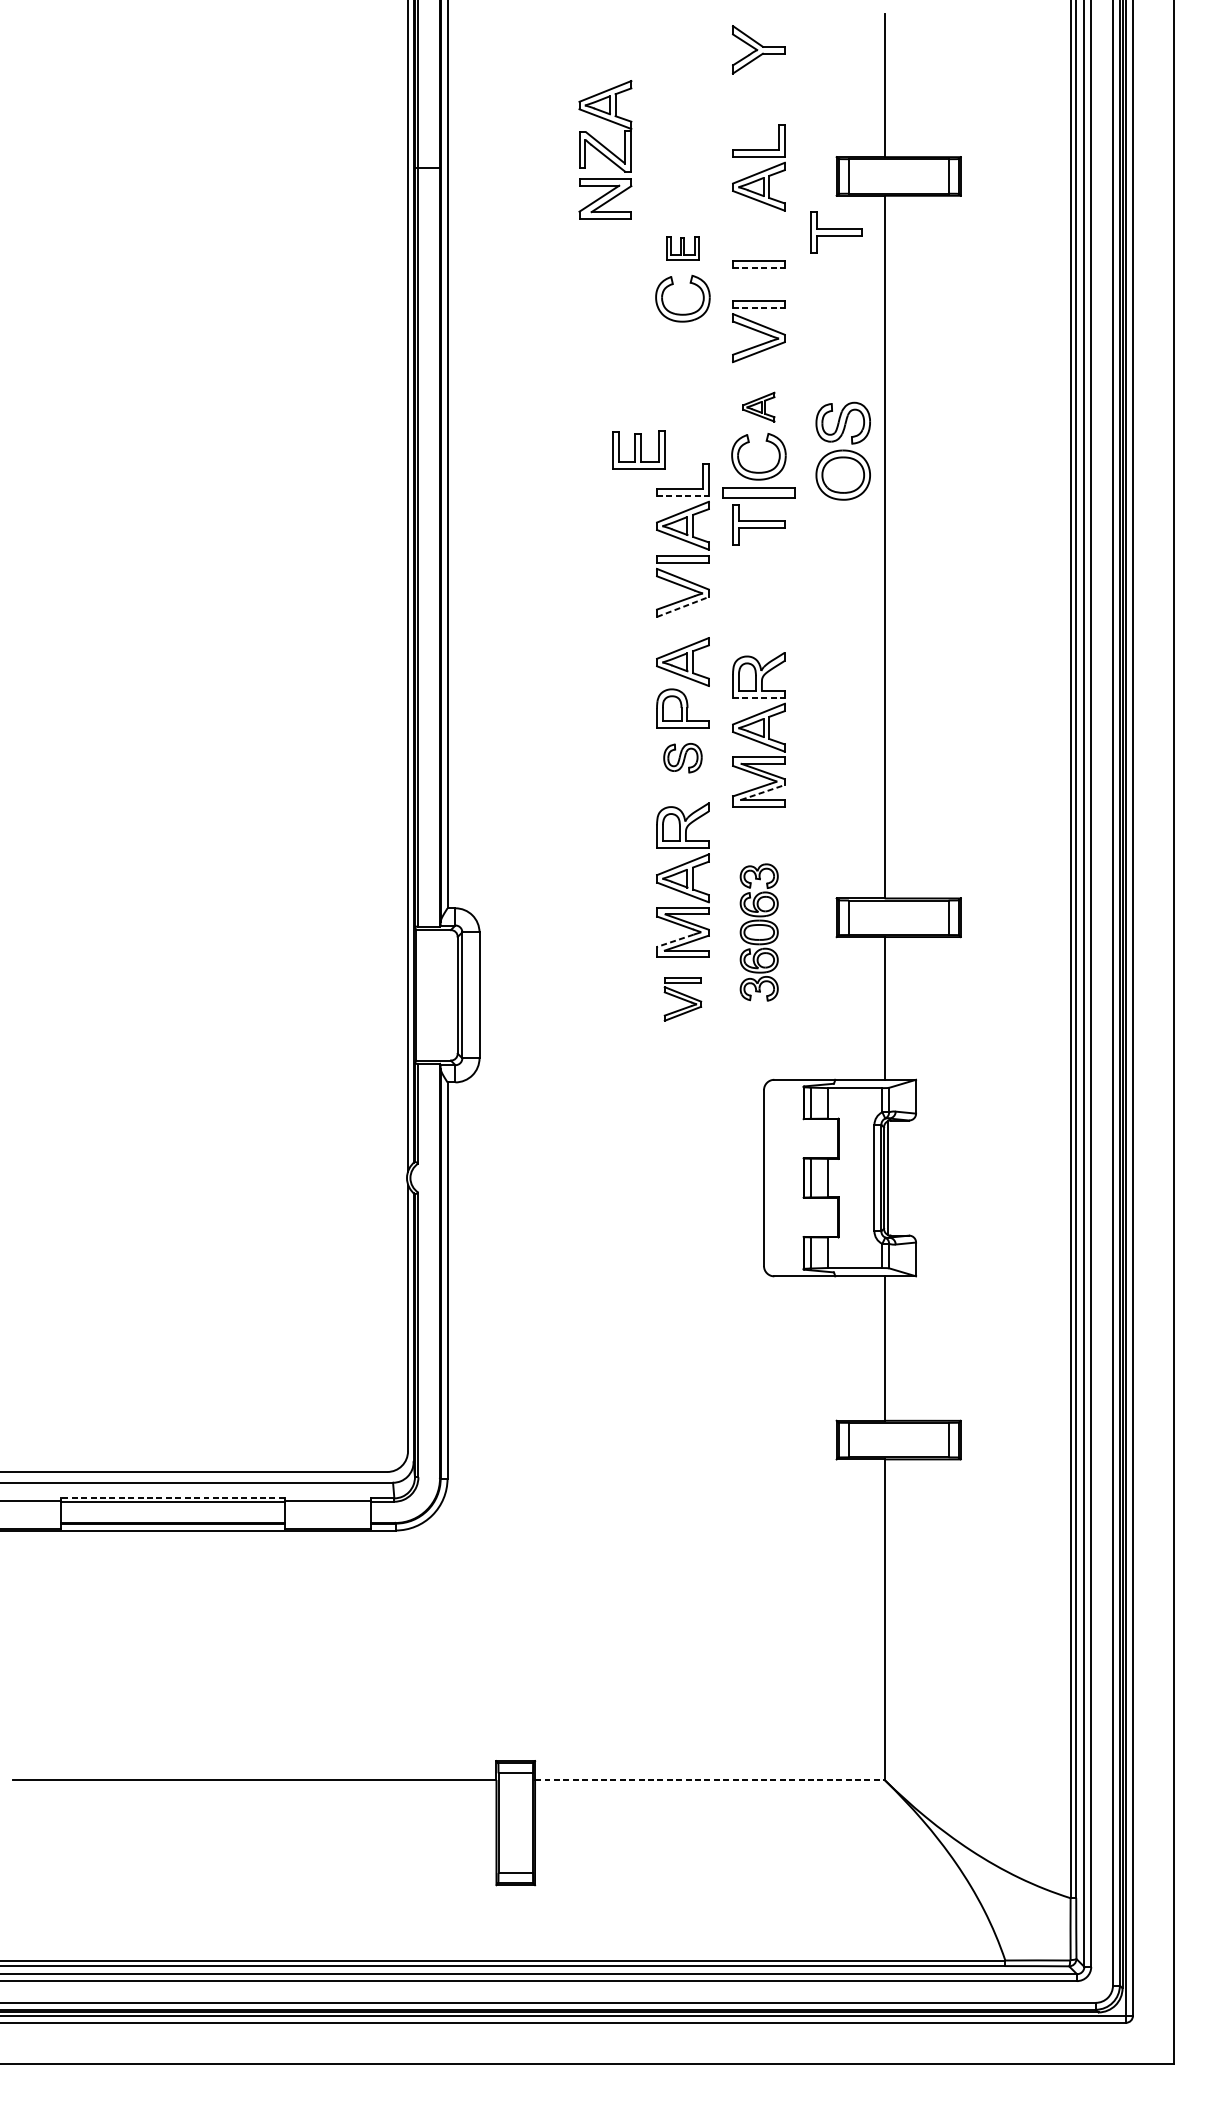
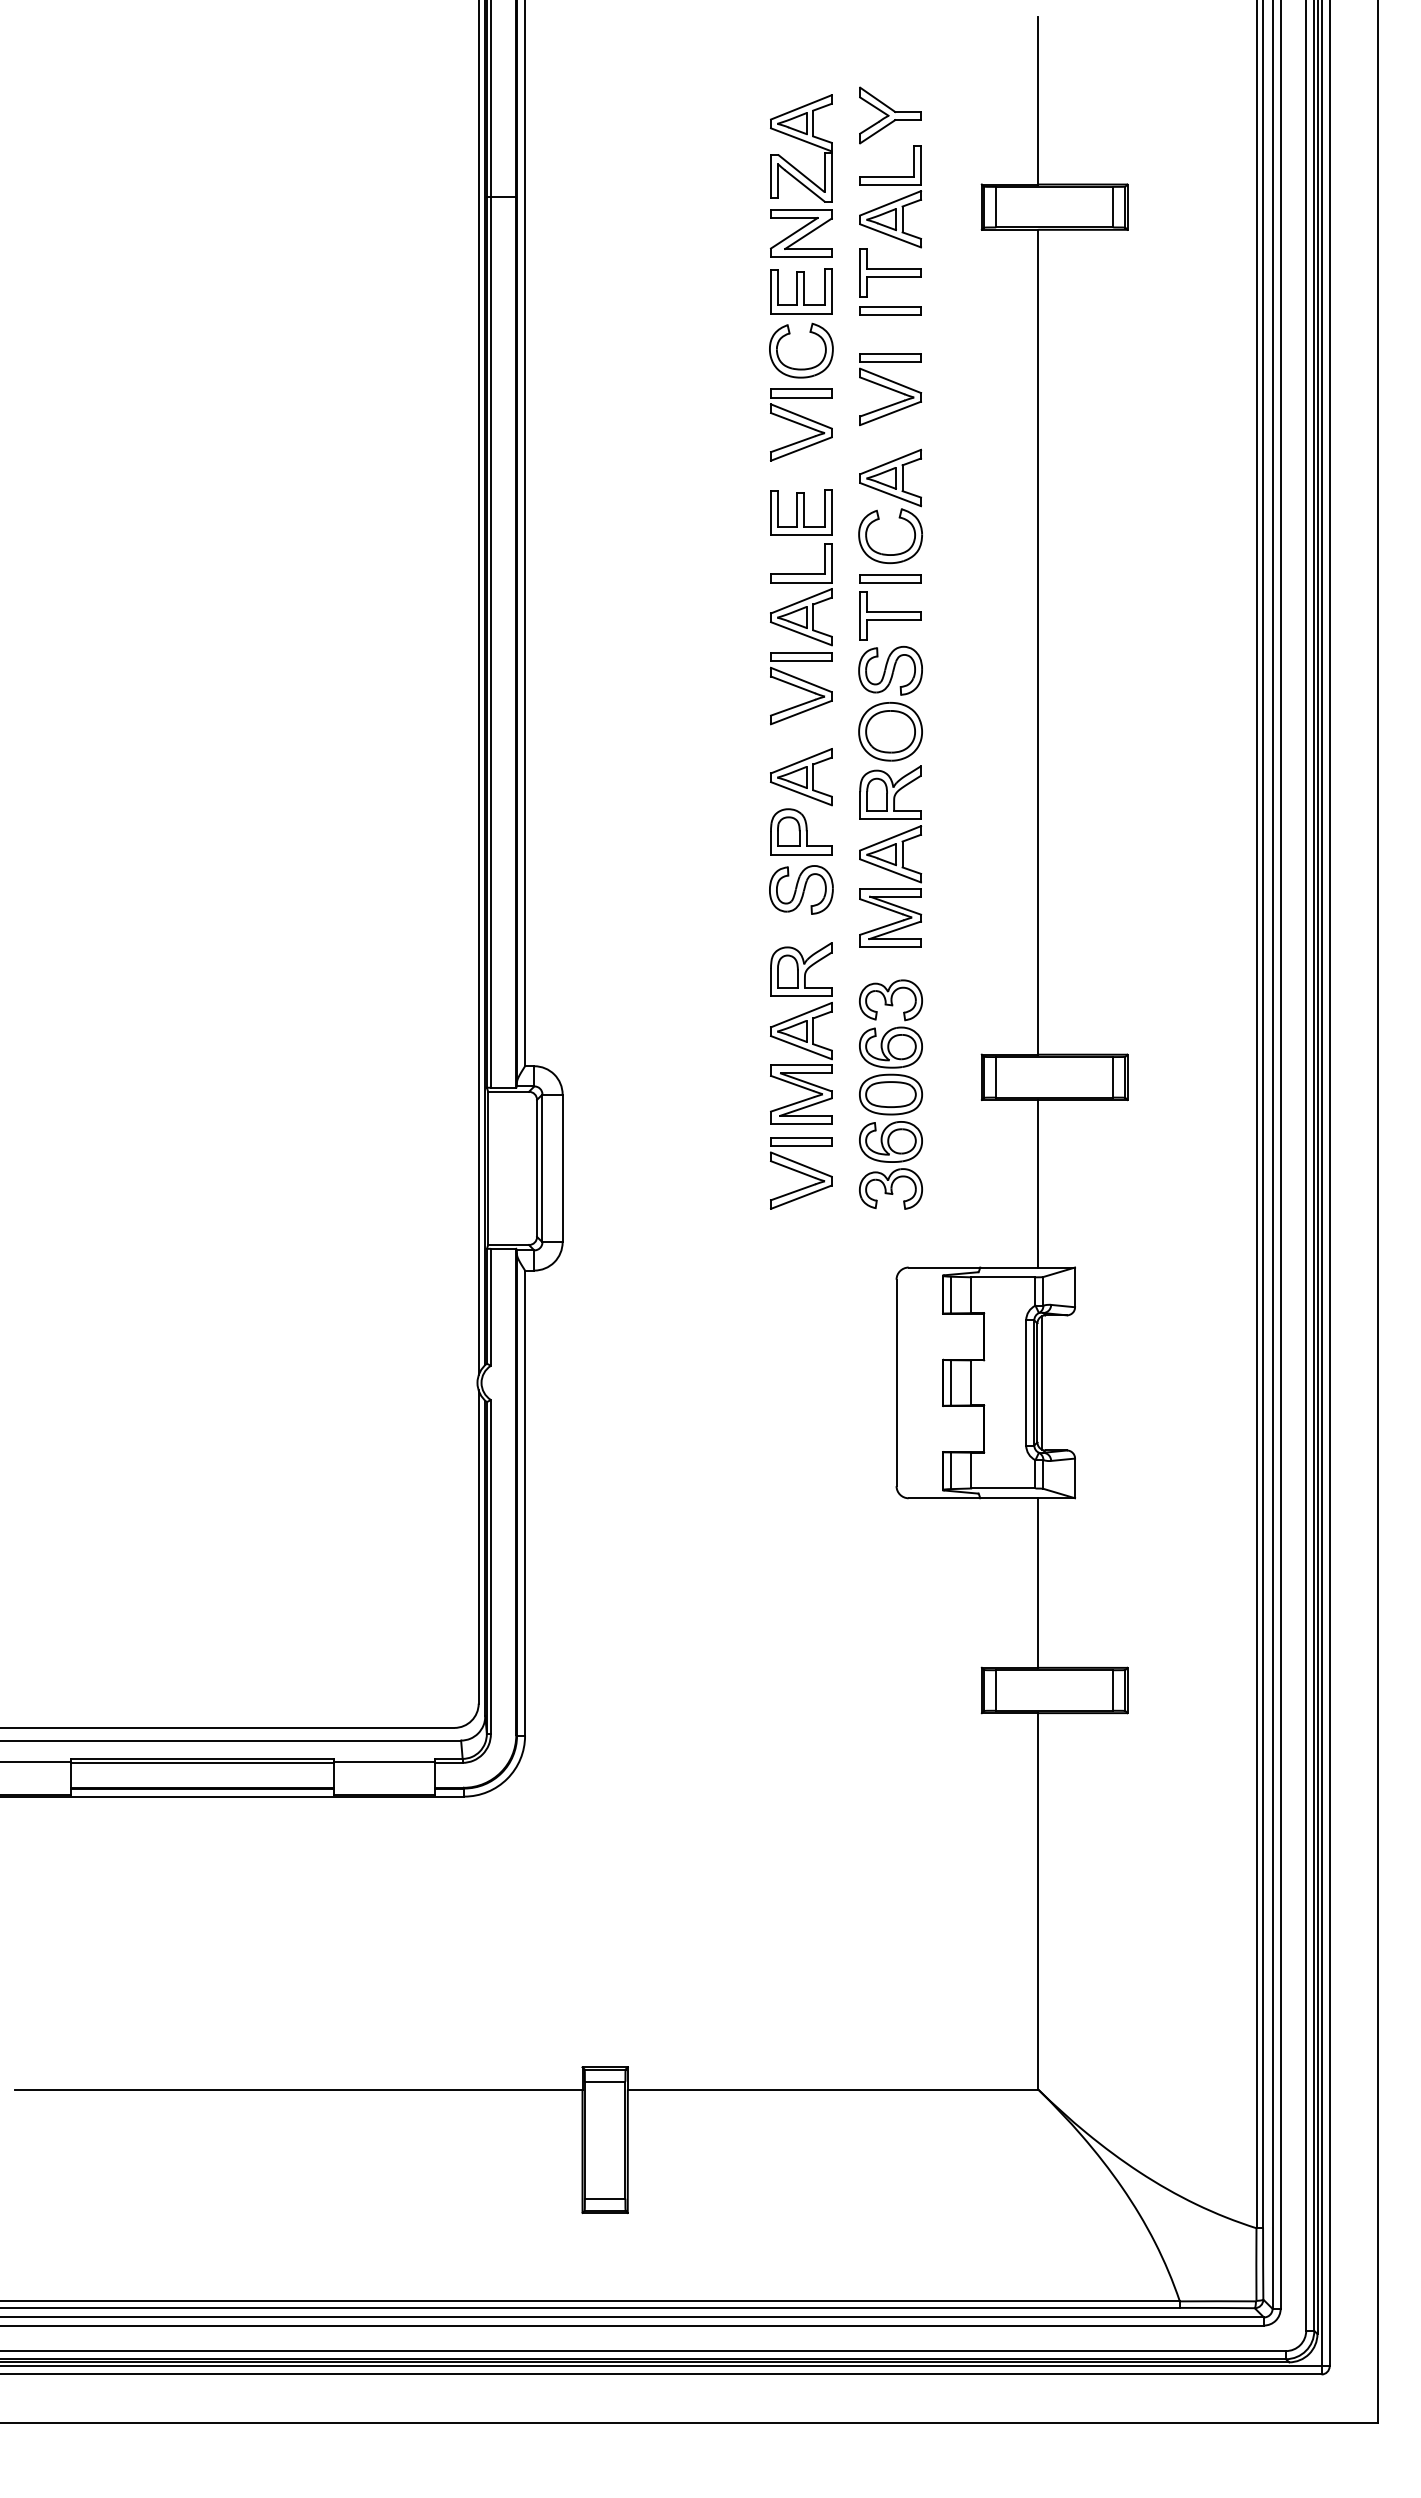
part: (758, 49) -> (890, 115), moved
part: (605, 149) -> (801, 175), moved
part: (836, 232) -> (890, 272), moved
part: (683, 248) -> (801, 291), size x1.67
line: (759, 267) -> (891, 314), dashed -> solid
line: (759, 307) -> (891, 361), dashed -> solid
part: (683, 361) -> (801, 424), added
part: (758, 406) -> (890, 477), size x1.67
part: (638, 450) -> (801, 512), moved
part: (843, 451) -> (890, 703), moved
part: (758, 492) -> (890, 578), size x0.71
line: (683, 496) -> (801, 582), dashed -> solid
line: (683, 606) -> (801, 712), dashed -> solid
line: (759, 697) -> (891, 818), dashed -> solid
part: (683, 757) -> (801, 889), size x1.43
line: (763, 792) -> (895, 930), dashed -> solid
part: (758, 932) -> (890, 1094), size x1.43
line: (675, 940) -> (792, 1104), dashed -> solid
part: (683, 999) -> (801, 1173), size x1.43
line: (172, 1498) -> (202, 1758), dashed -> solid
line: (710, 1780) -> (833, 2089), dashed -> solid

